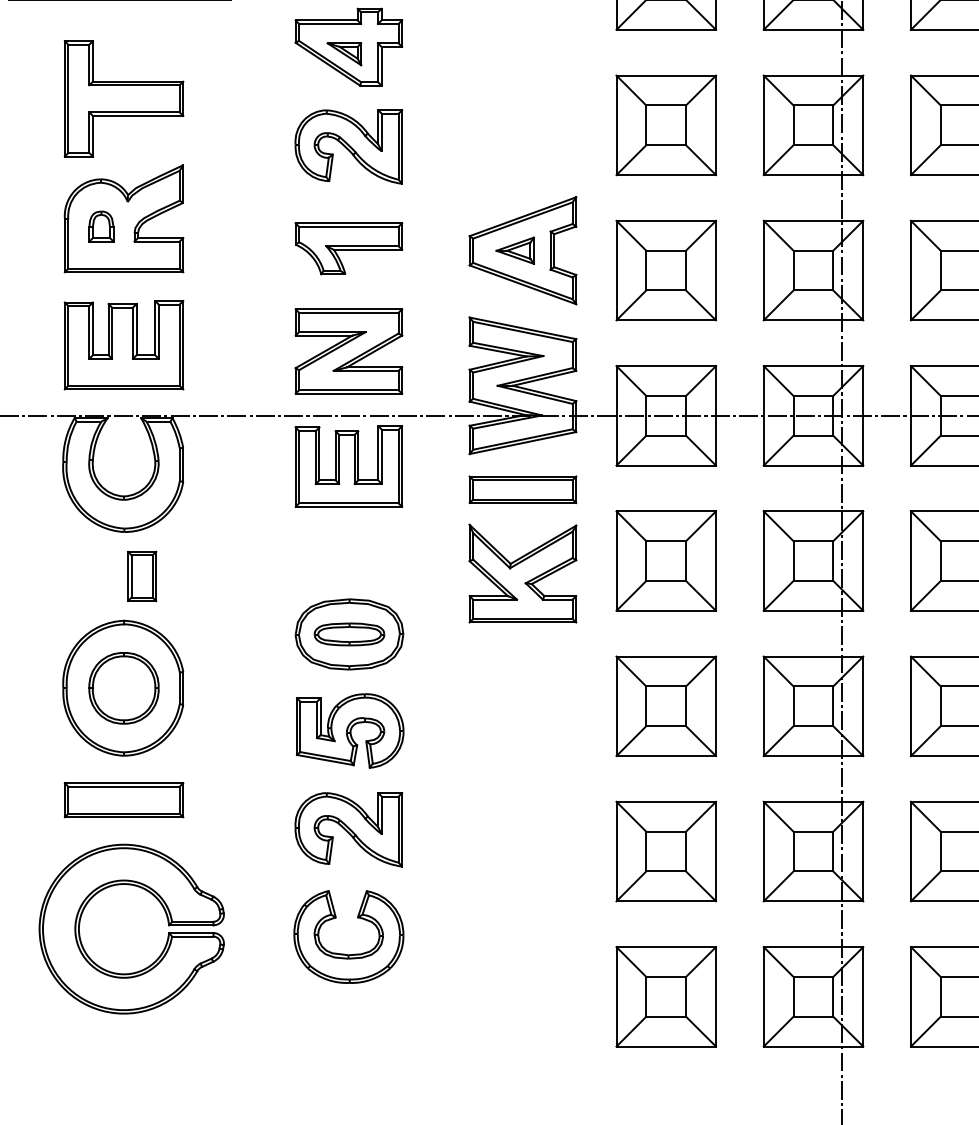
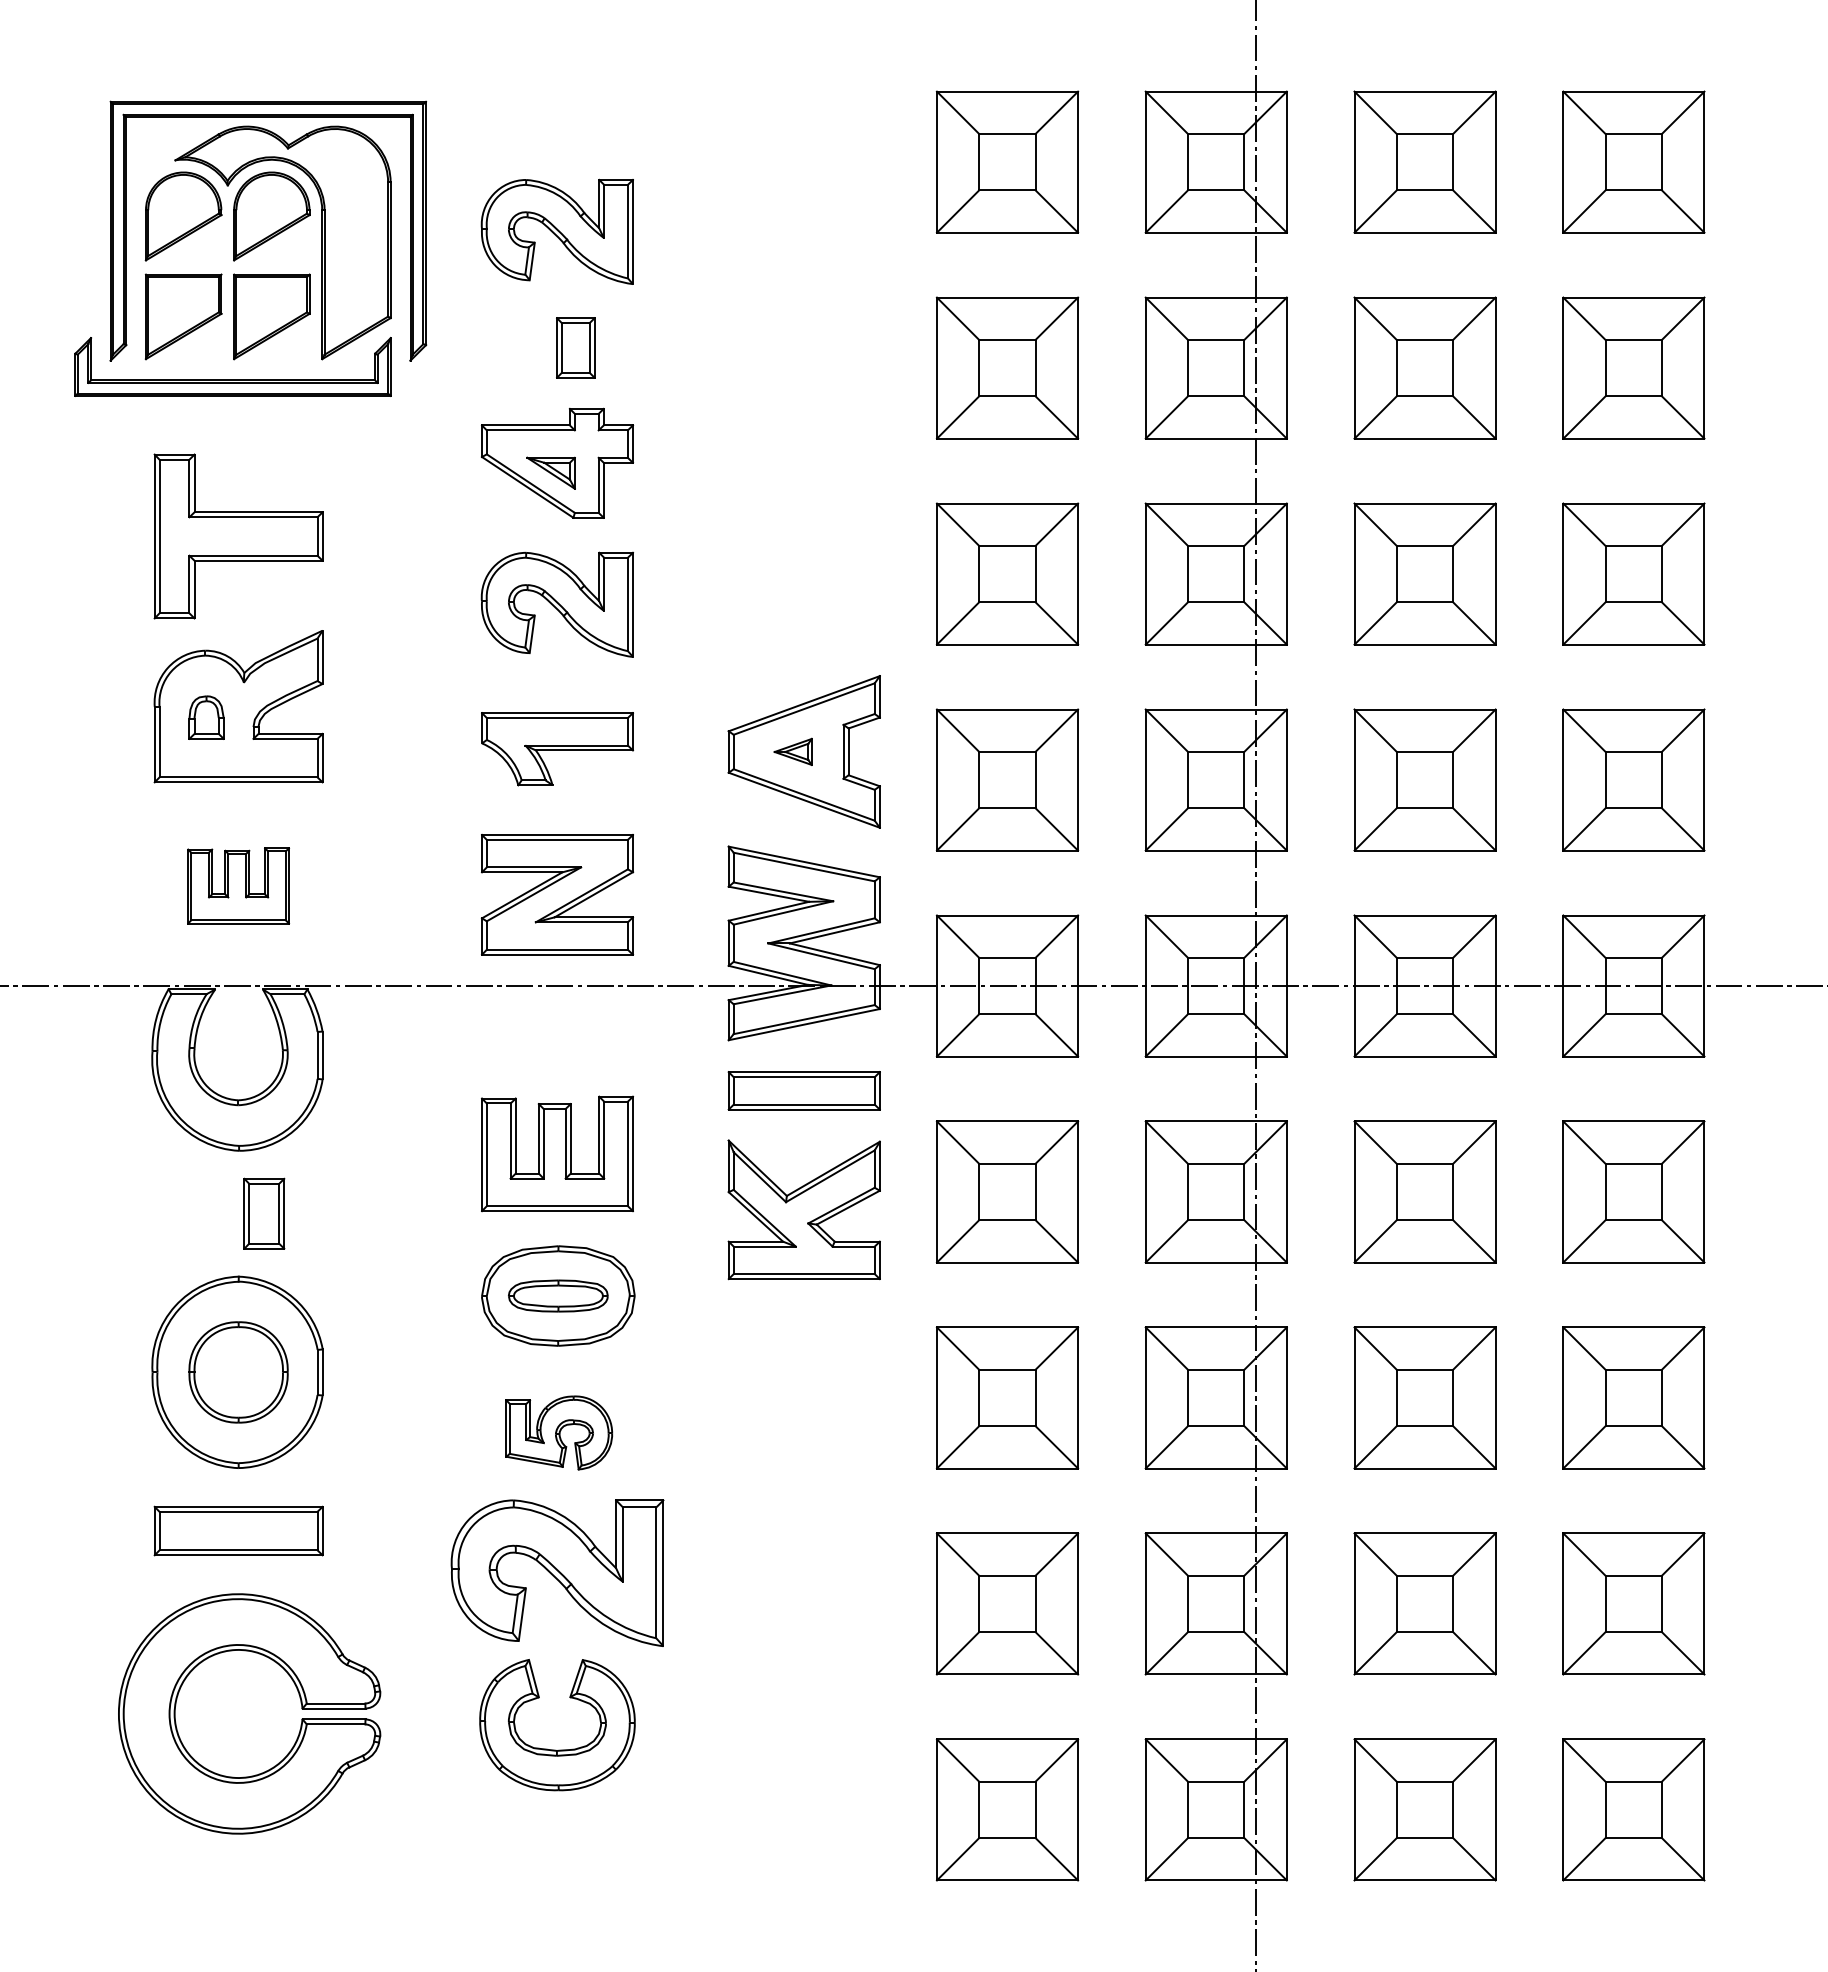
part: (514, 250) -> (792, 751), size x0.7
part: (123, 344) -> (238, 885), size x0.6
part: (348, 466) -> (557, 1153), moved
part: (349, 730) -> (558, 1432), size x0.7
part: (348, 829) -> (556, 1572), size x1.4

